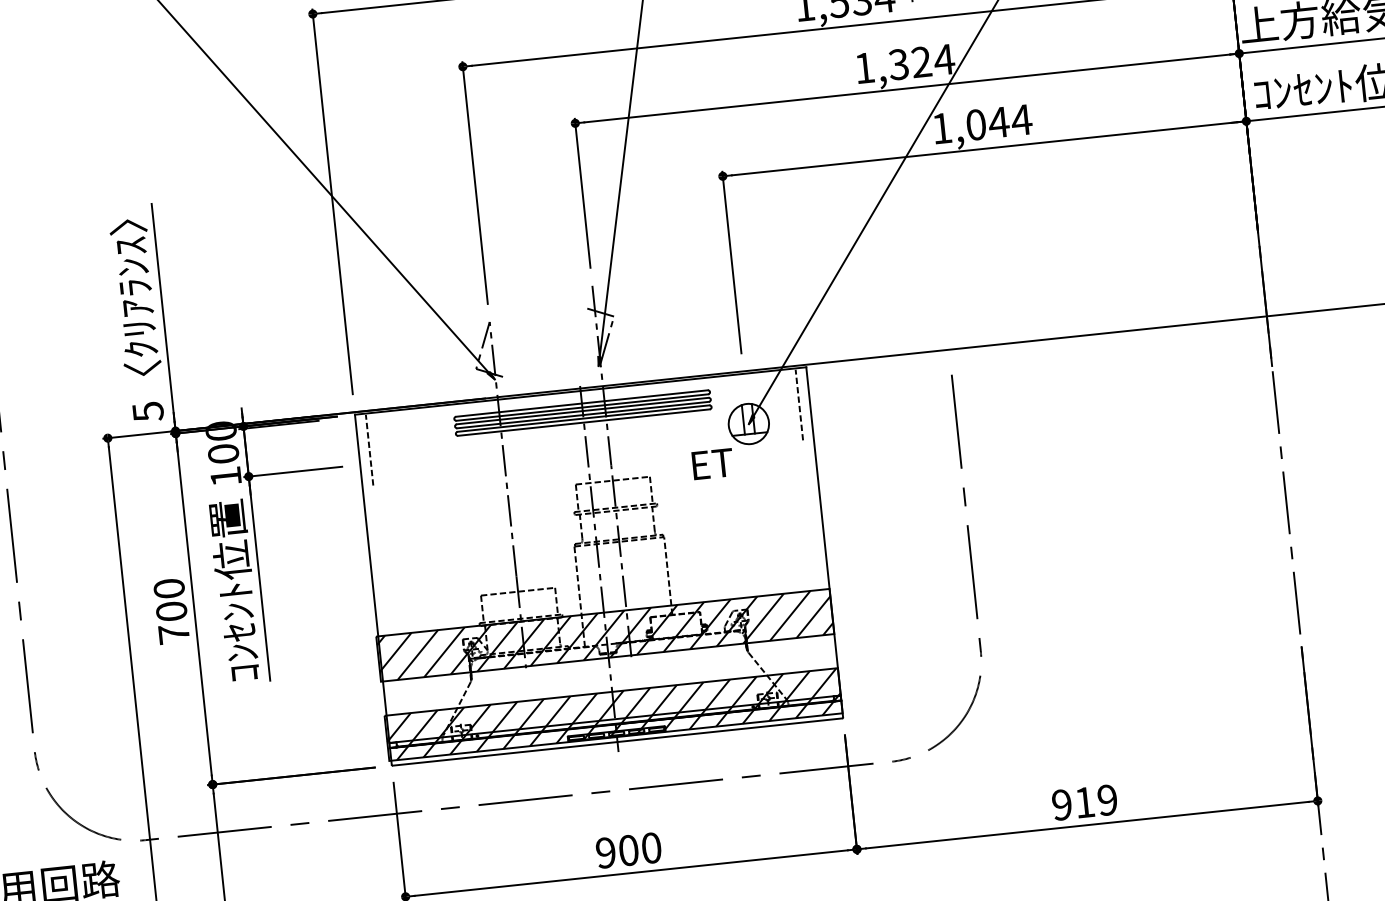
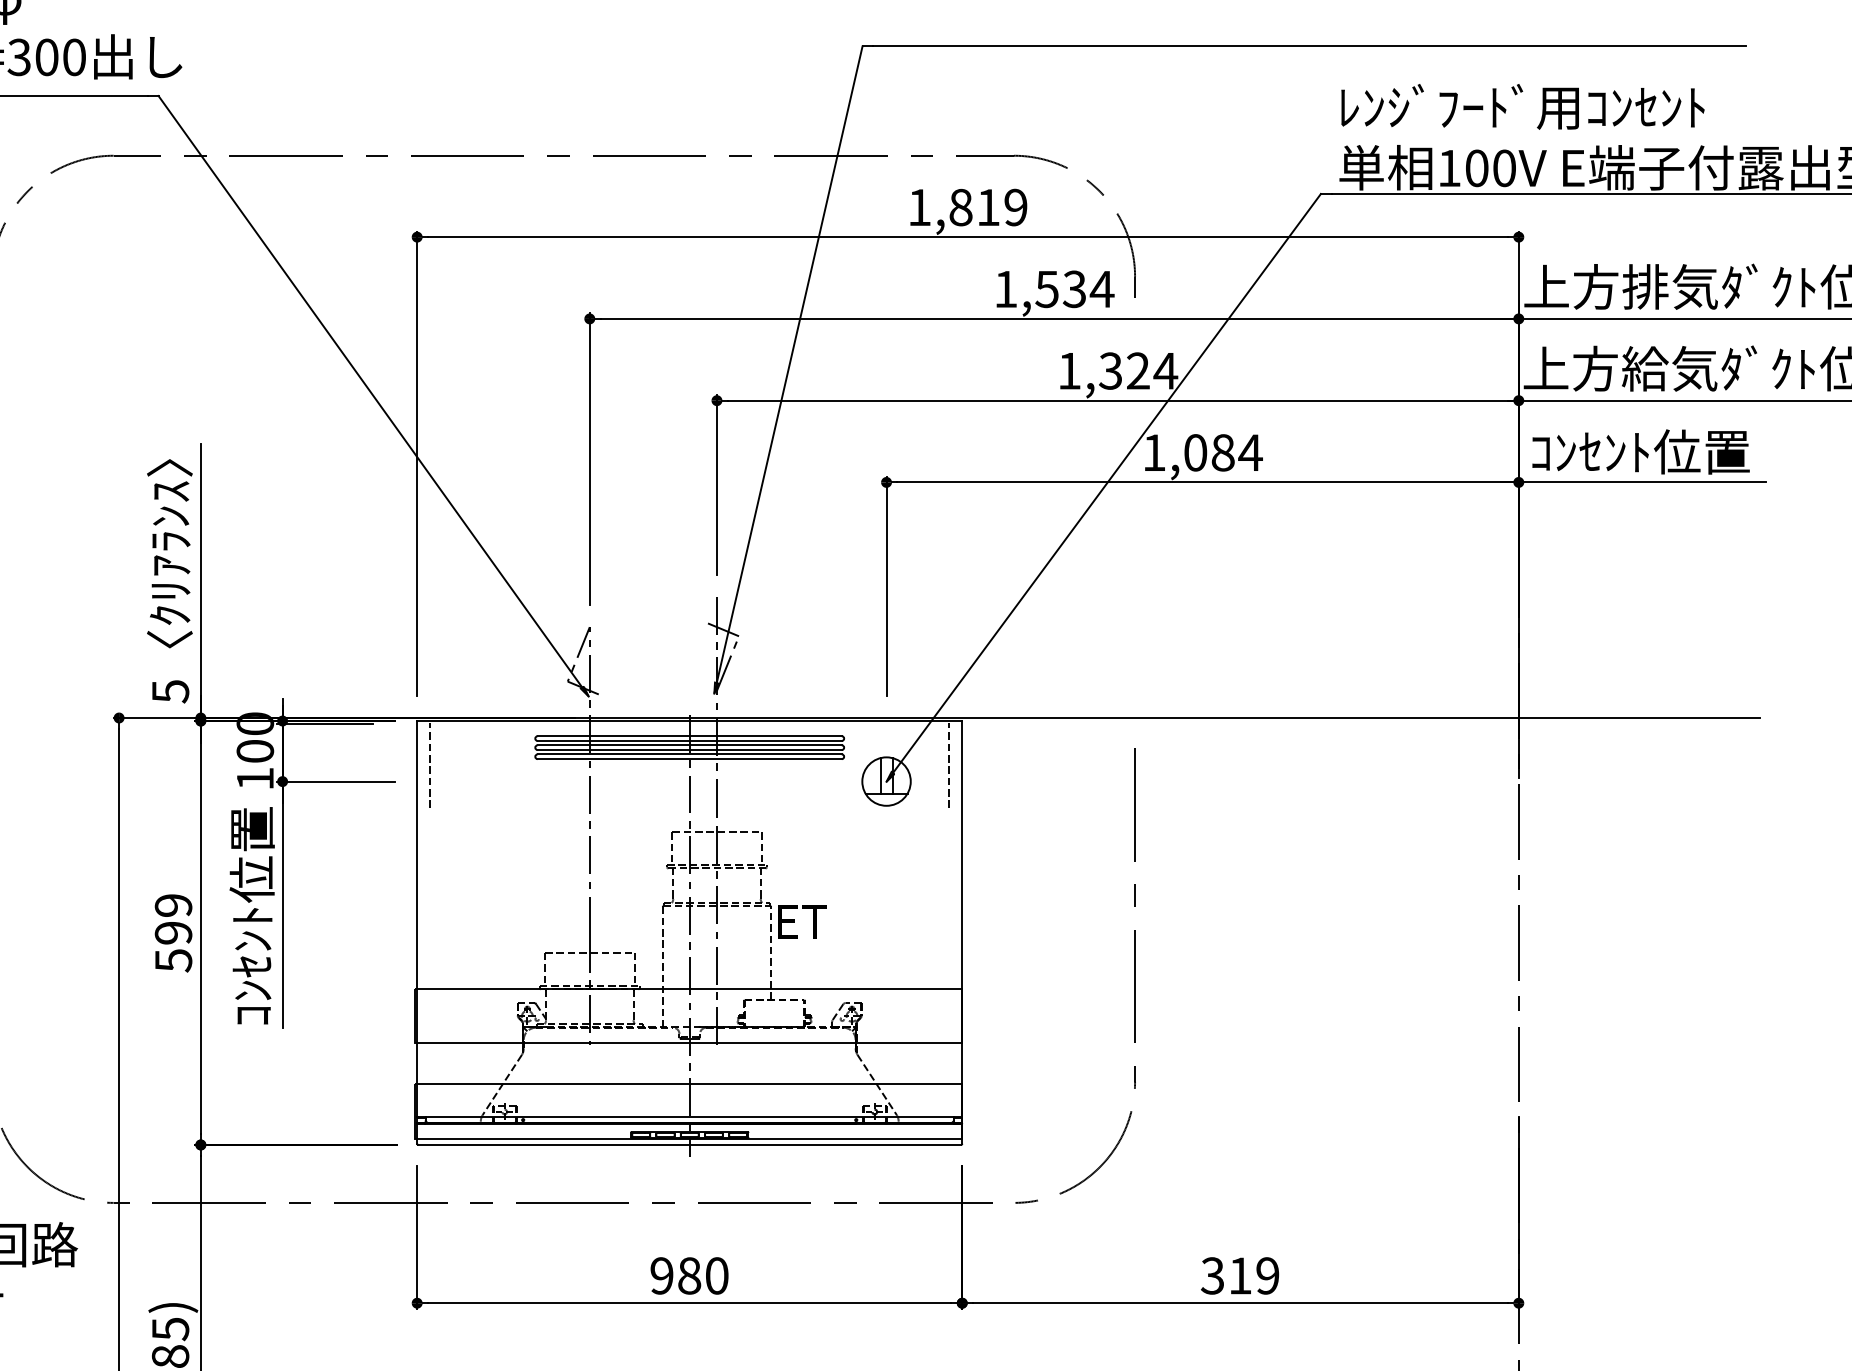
text: (998, 122) -> (1222, 452), 1,044 -> 1,084
text: (712, 463) -> (802, 921), moved
text: (171, 611) -> (173, 933), 700 -> 599
hatch: (605, 634) -> (688, 1015), removed
hatch: (613, 714) -> (688, 1111), removed
text: (1060, 804) -> (1211, 1275), 919 -> 319
text: (628, 850) -> (689, 1275), 900 -> 980

